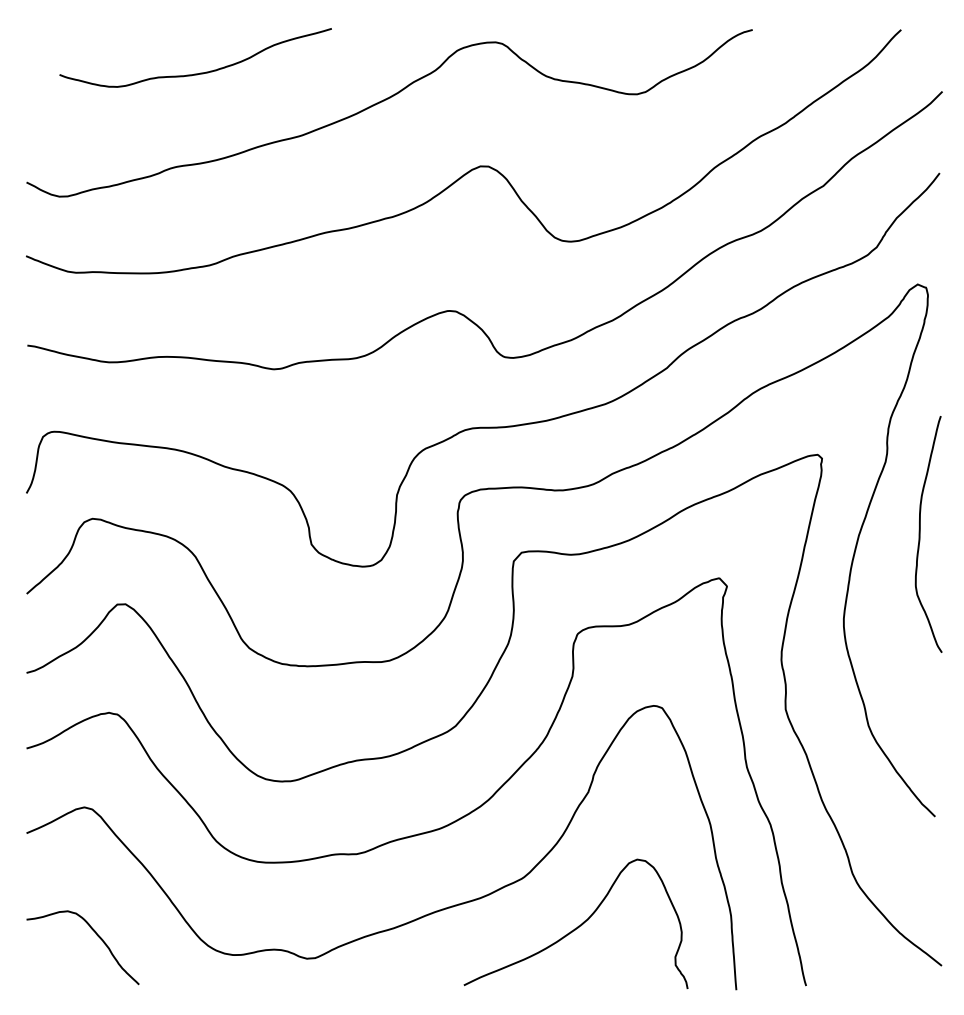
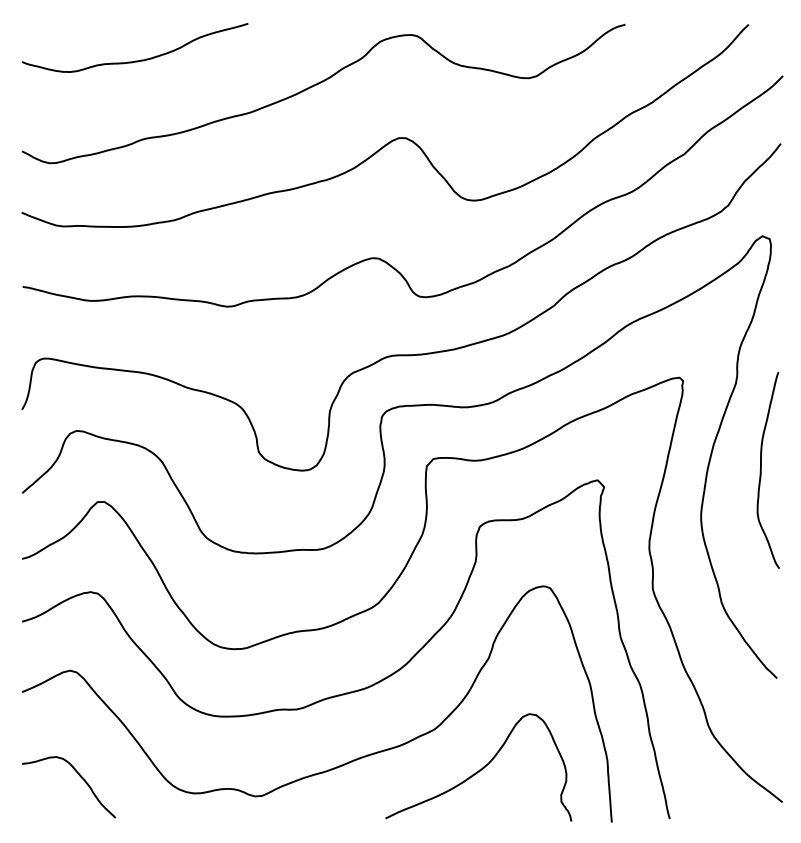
curve: (200, 72) -> (139, 60), moved
curve: (920, 534) -> (761, 470), moved

